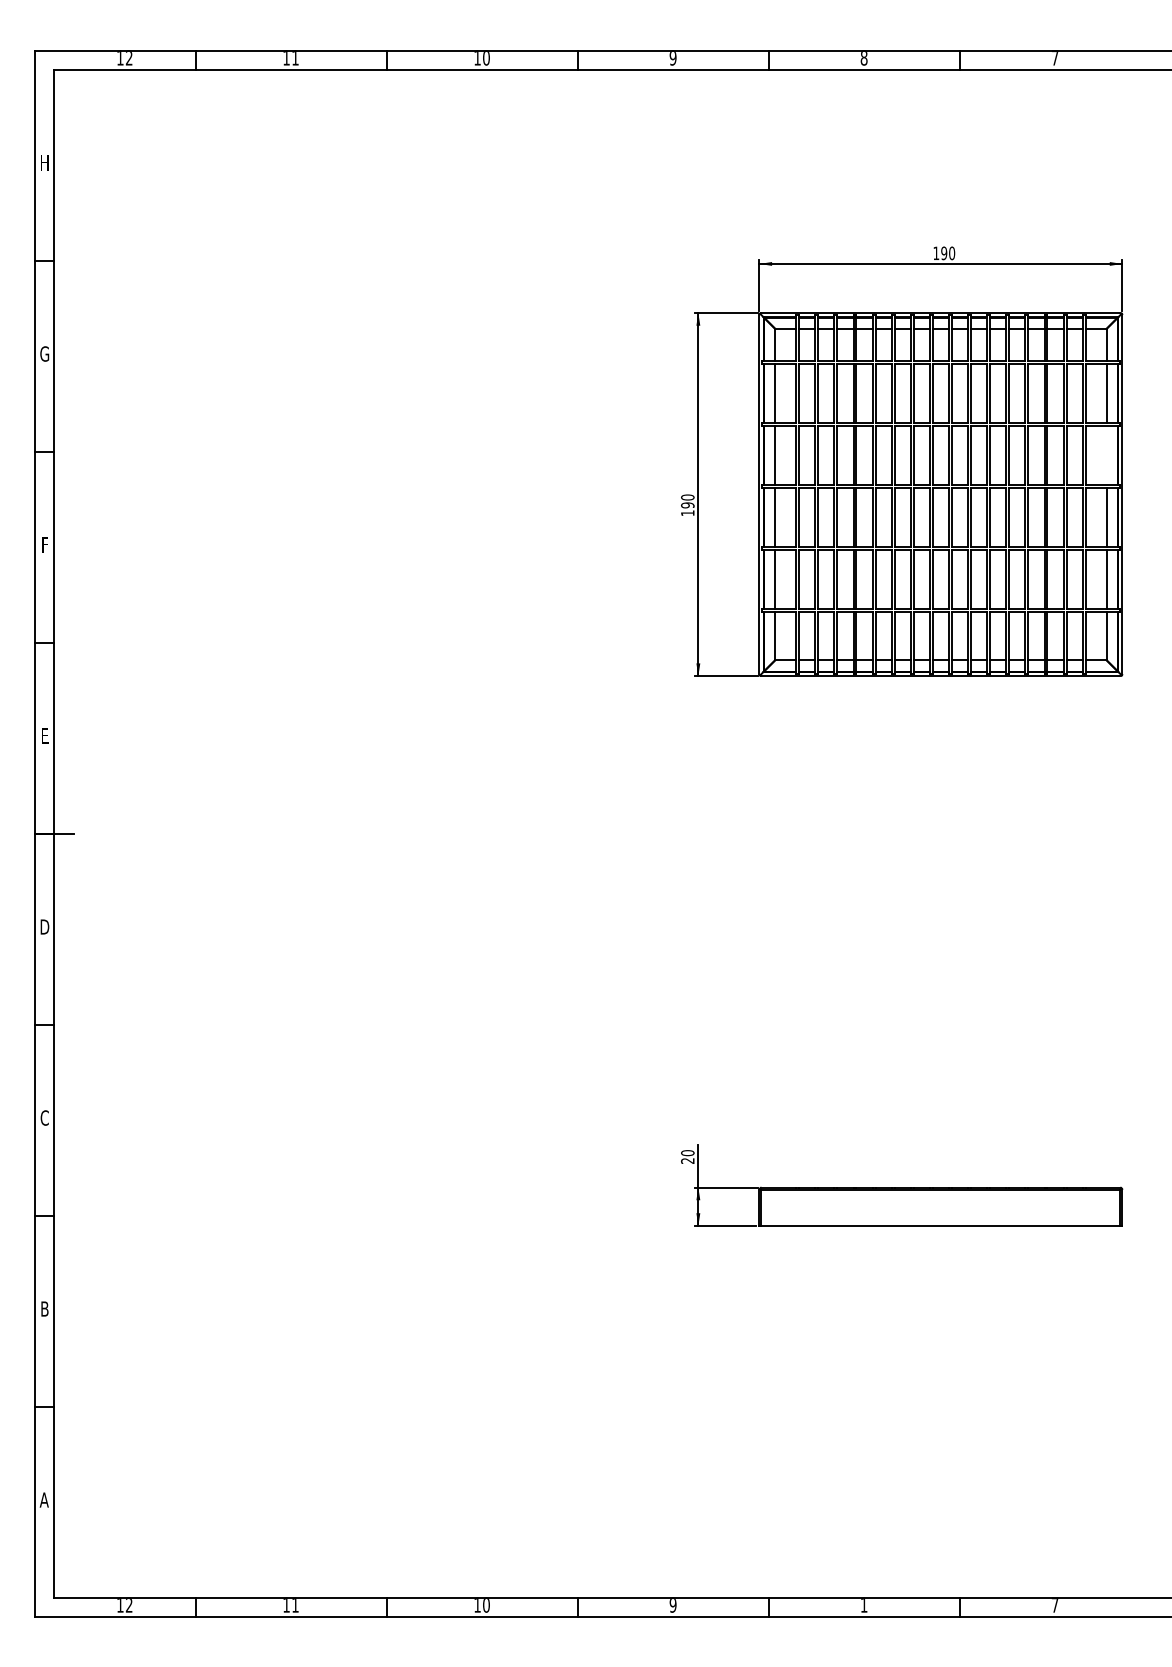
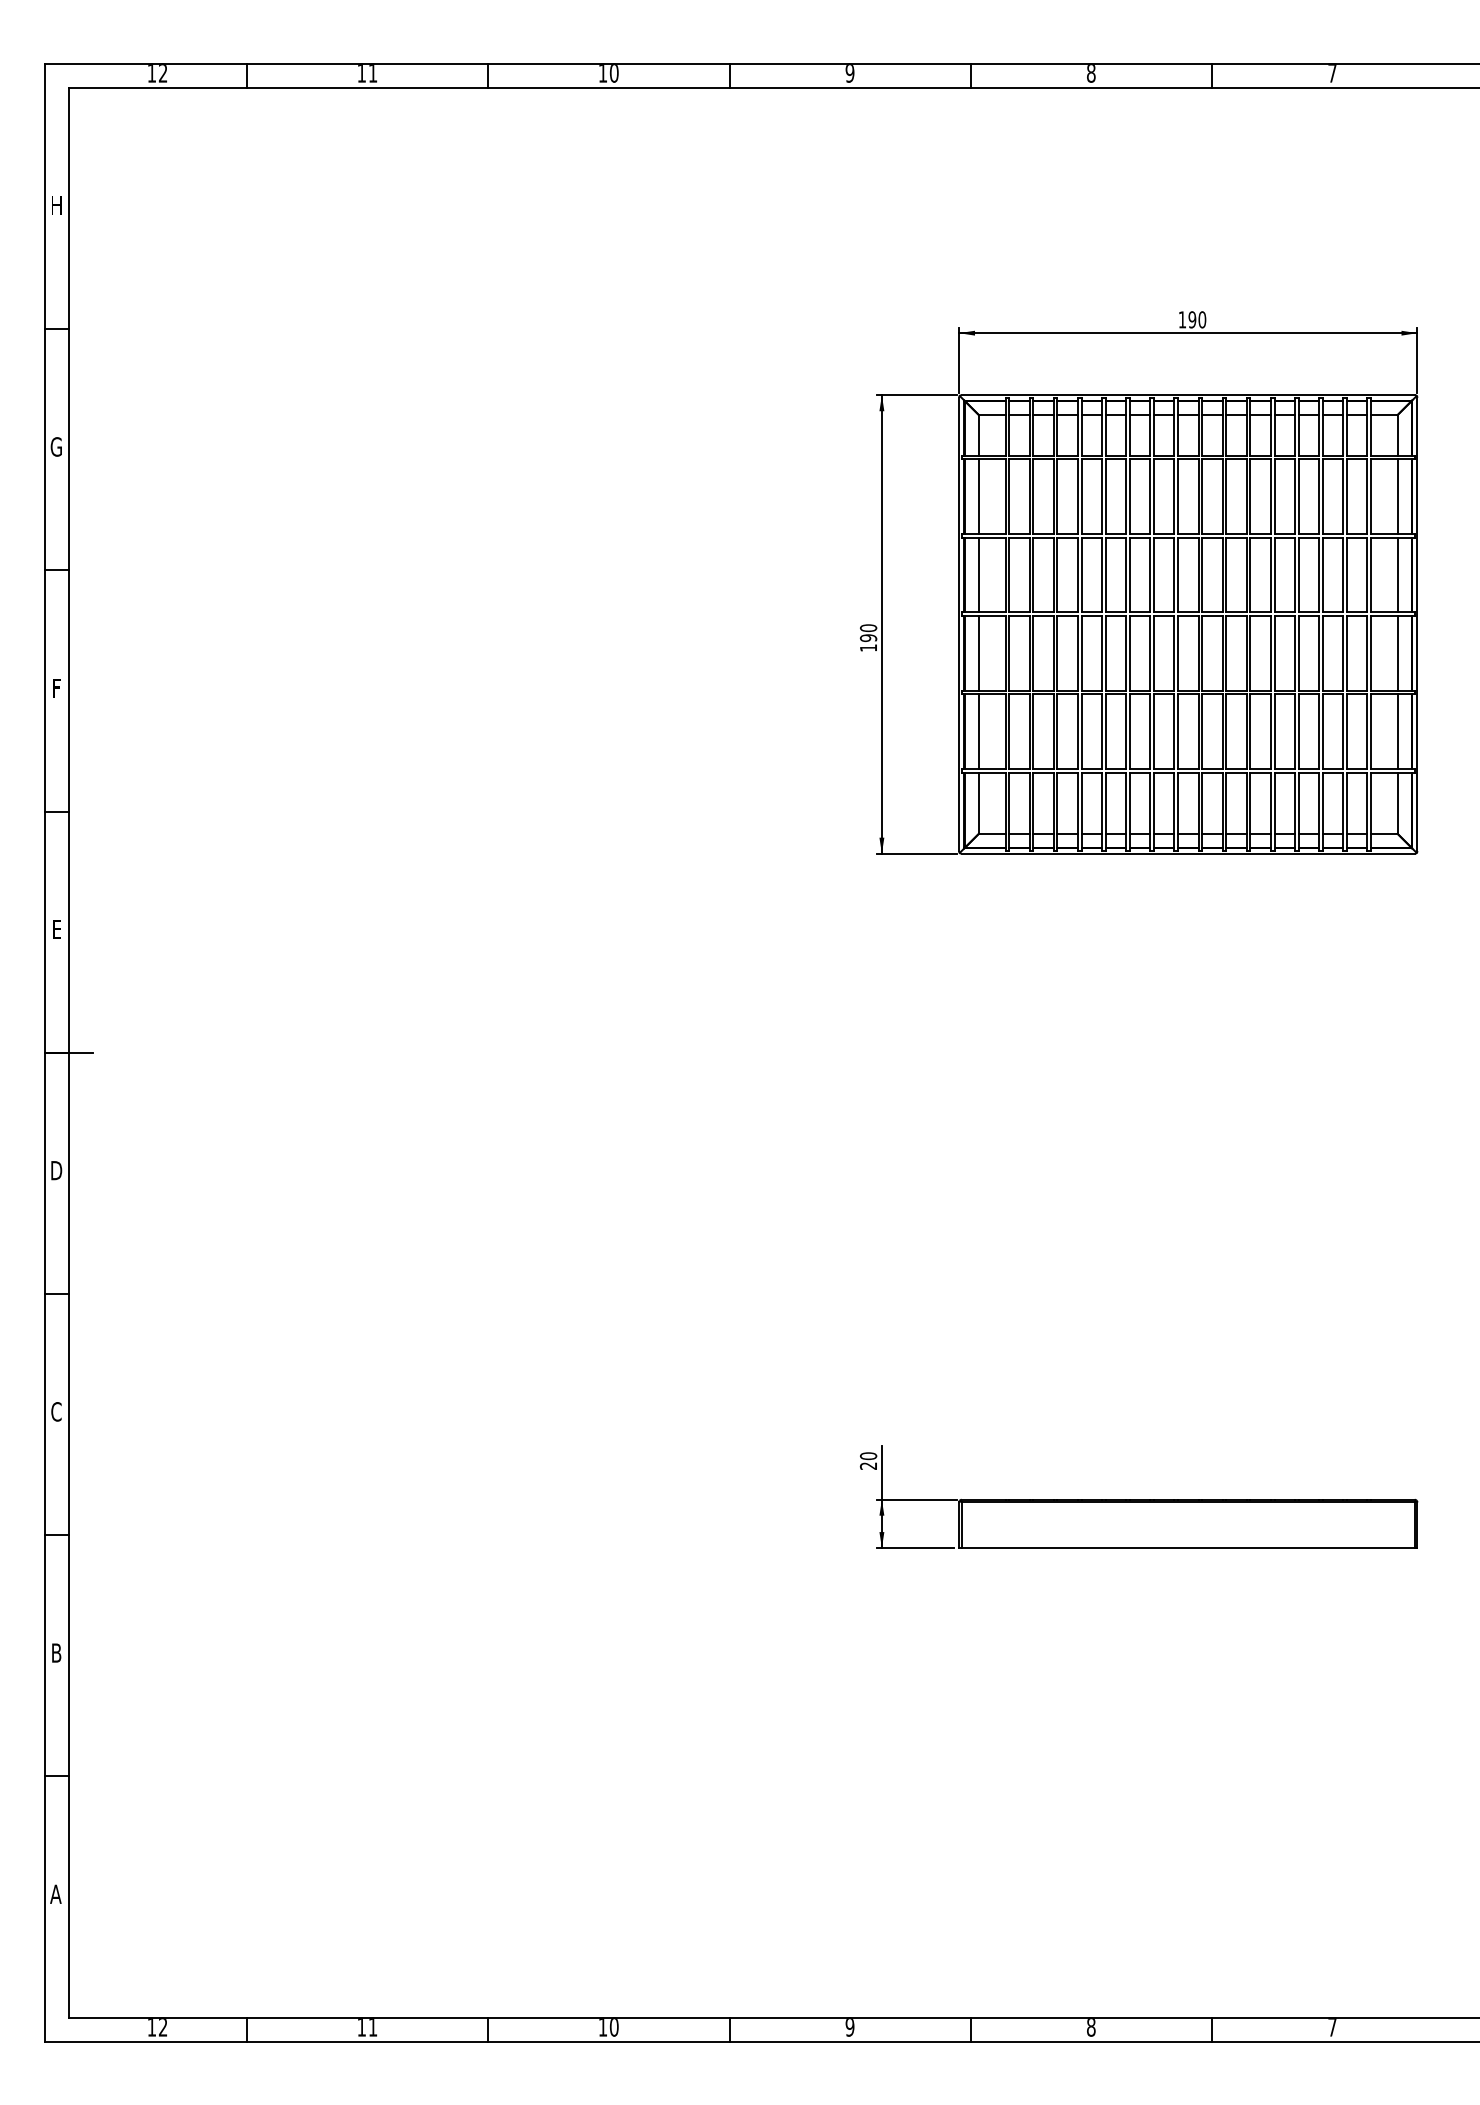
line: (1106, 455) -> (1397, 574), added
text: (864, 1605) -> (1091, 2027), 1 -> 8

